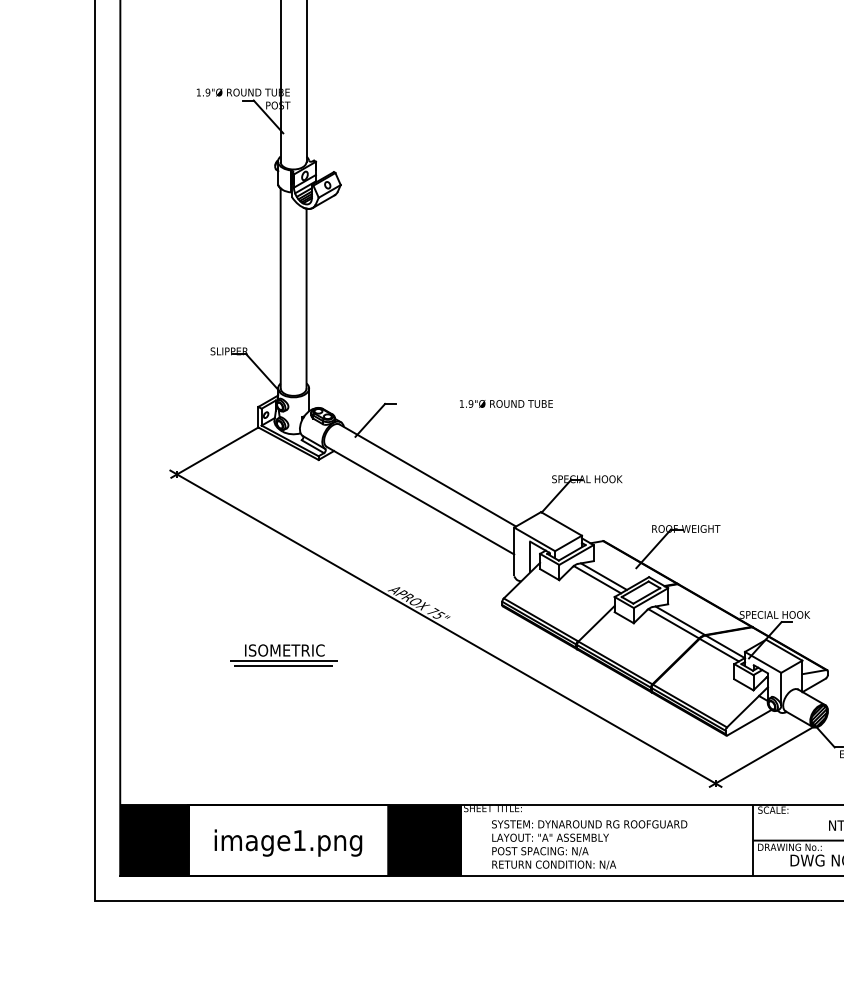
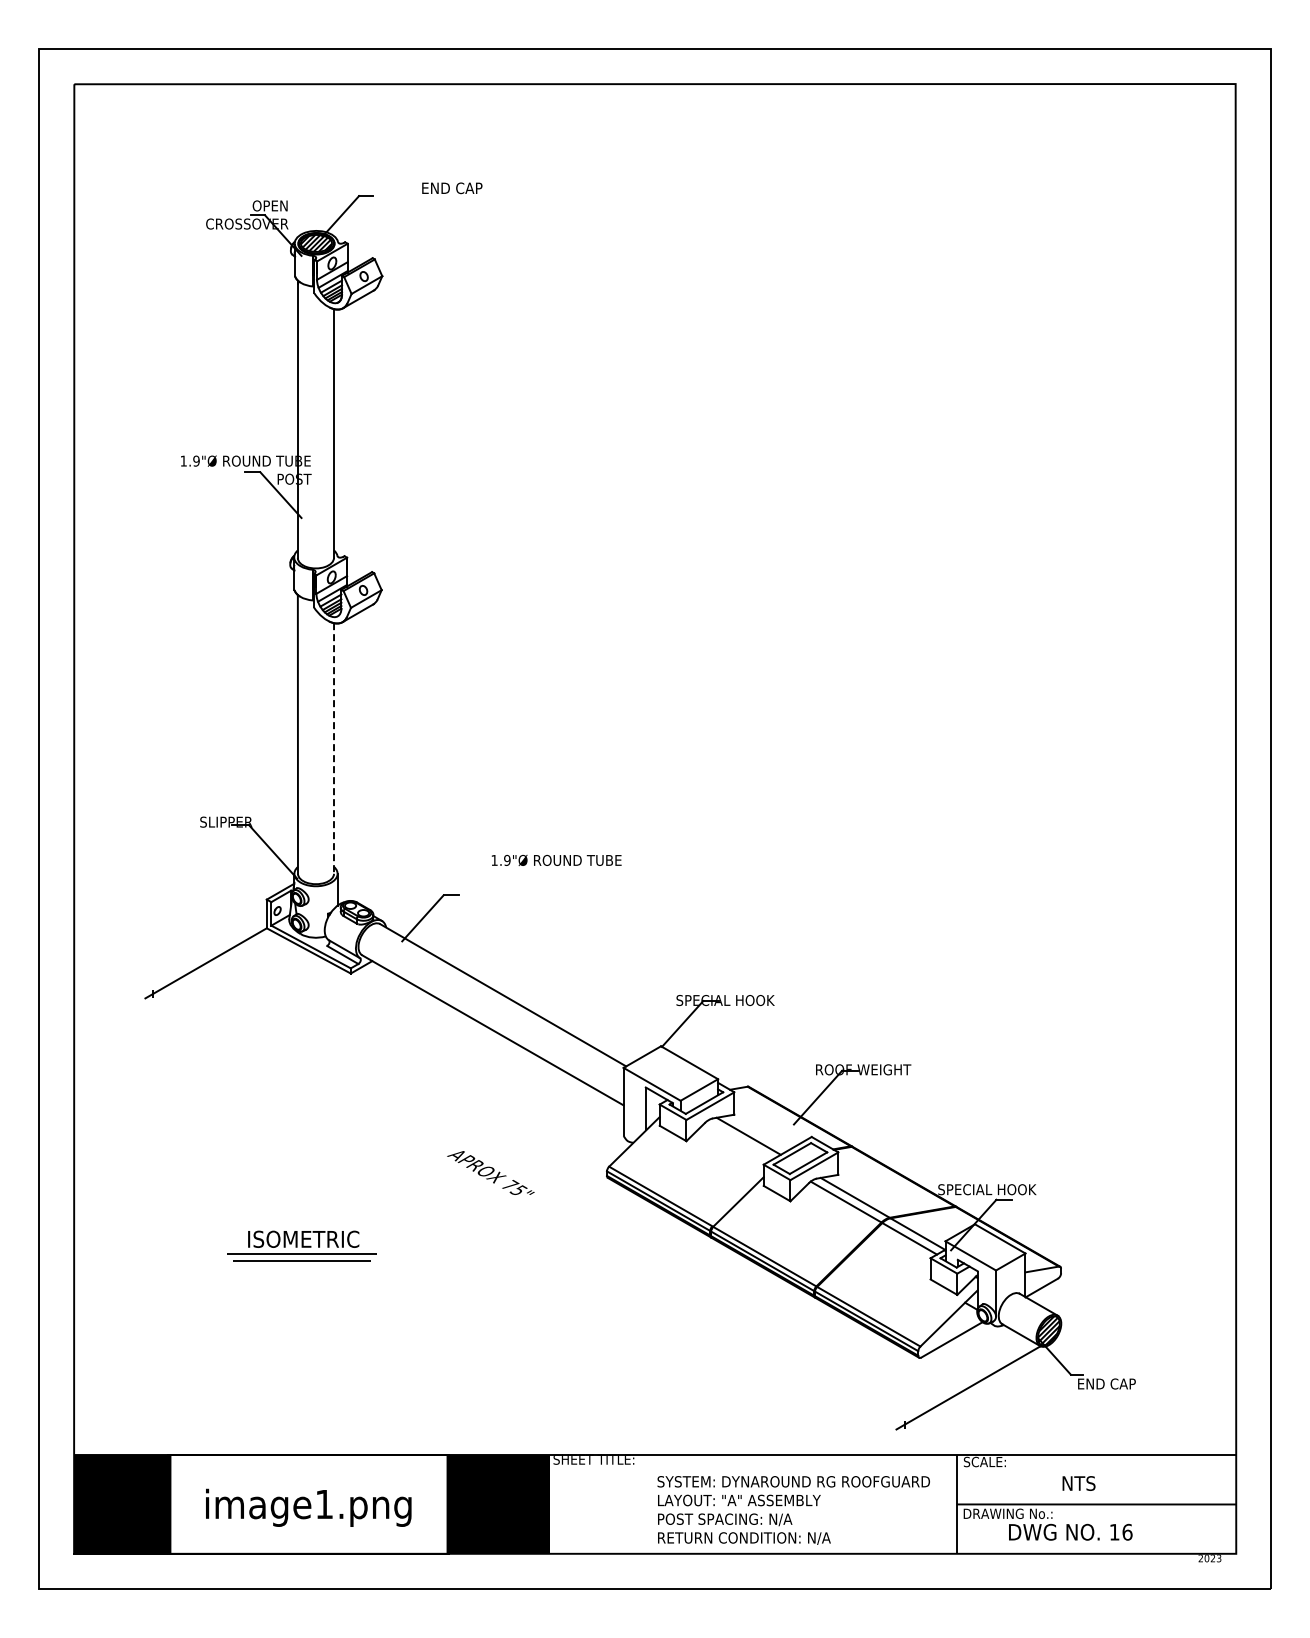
line: (306, 298) -> (334, 748), solid -> dashed
text: (506, 403) -> (556, 859), moved
line: (597, 579) -> (739, 1140), removed
line: (446, 628) -> (528, 1208), removed
text: (589, 844) -> (793, 1510), moved

